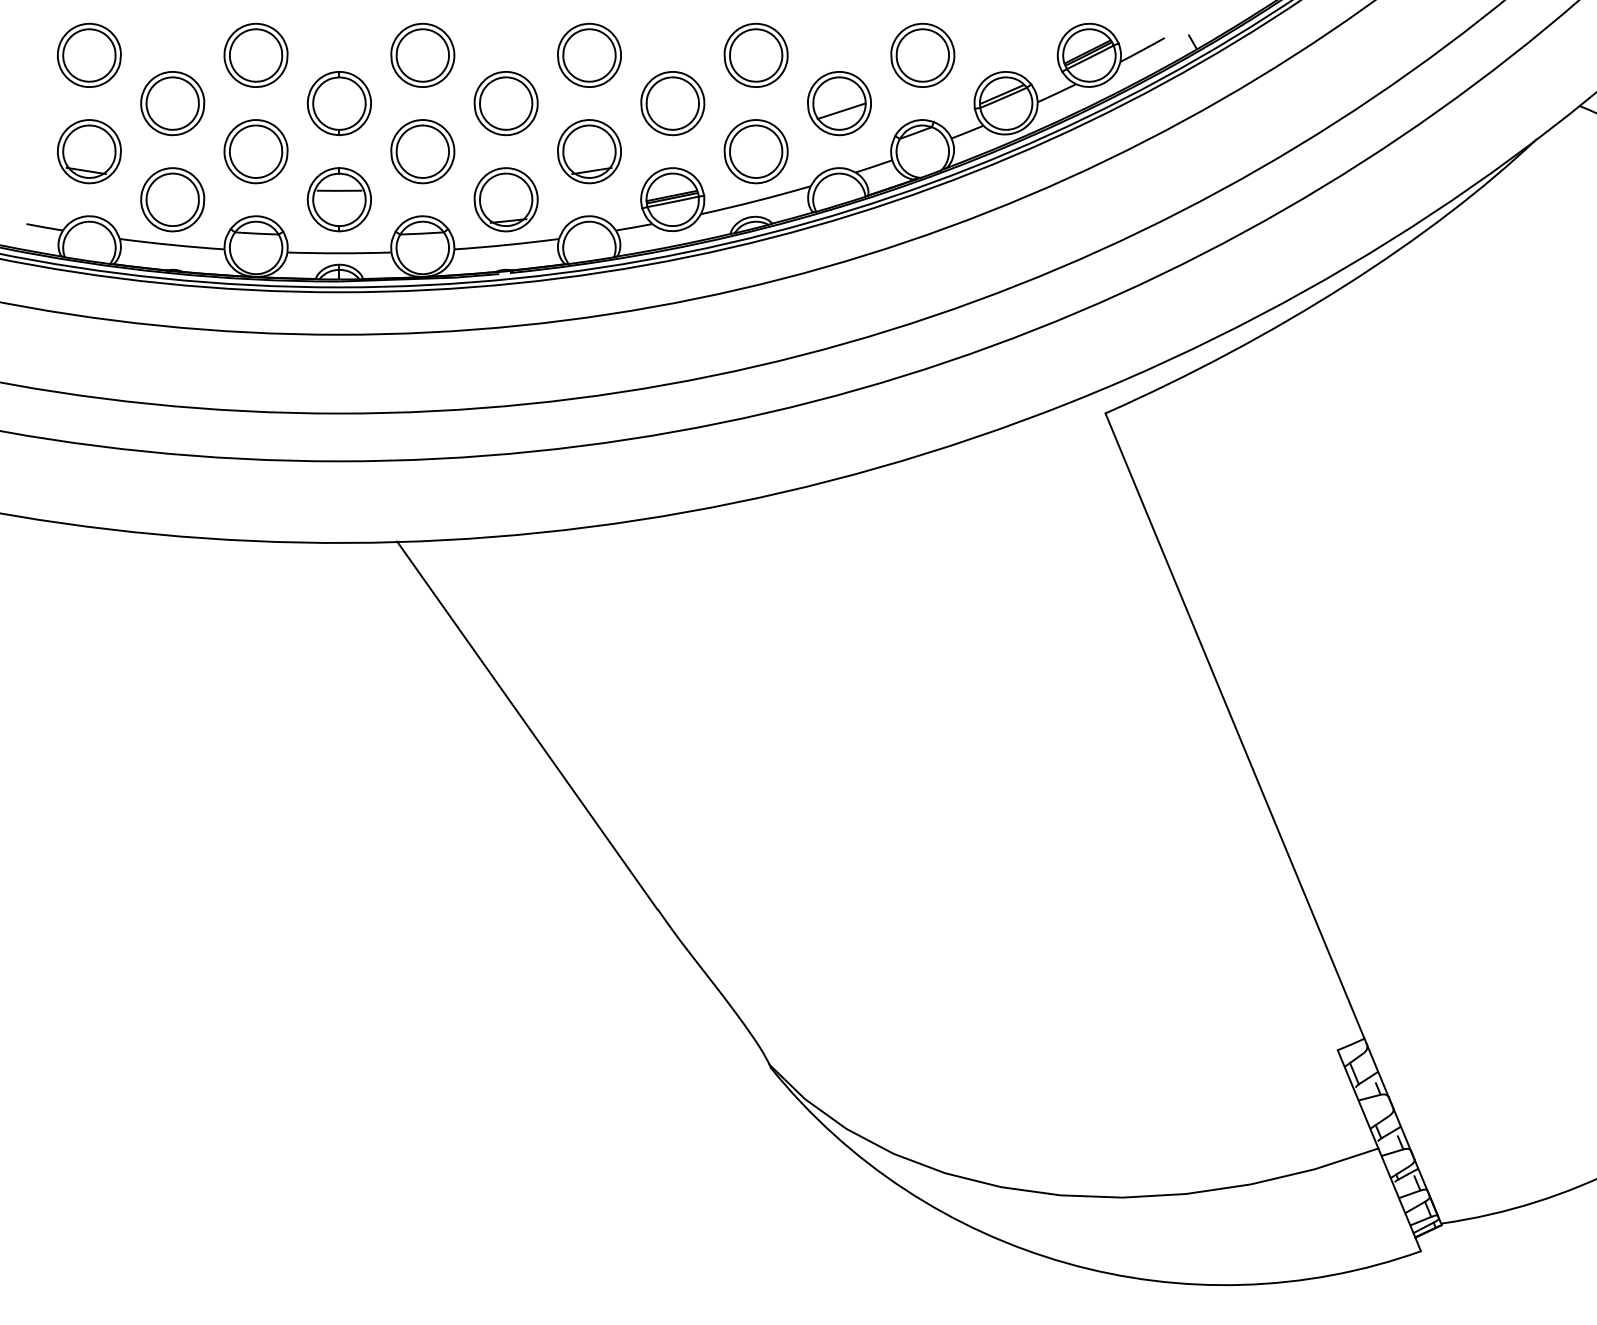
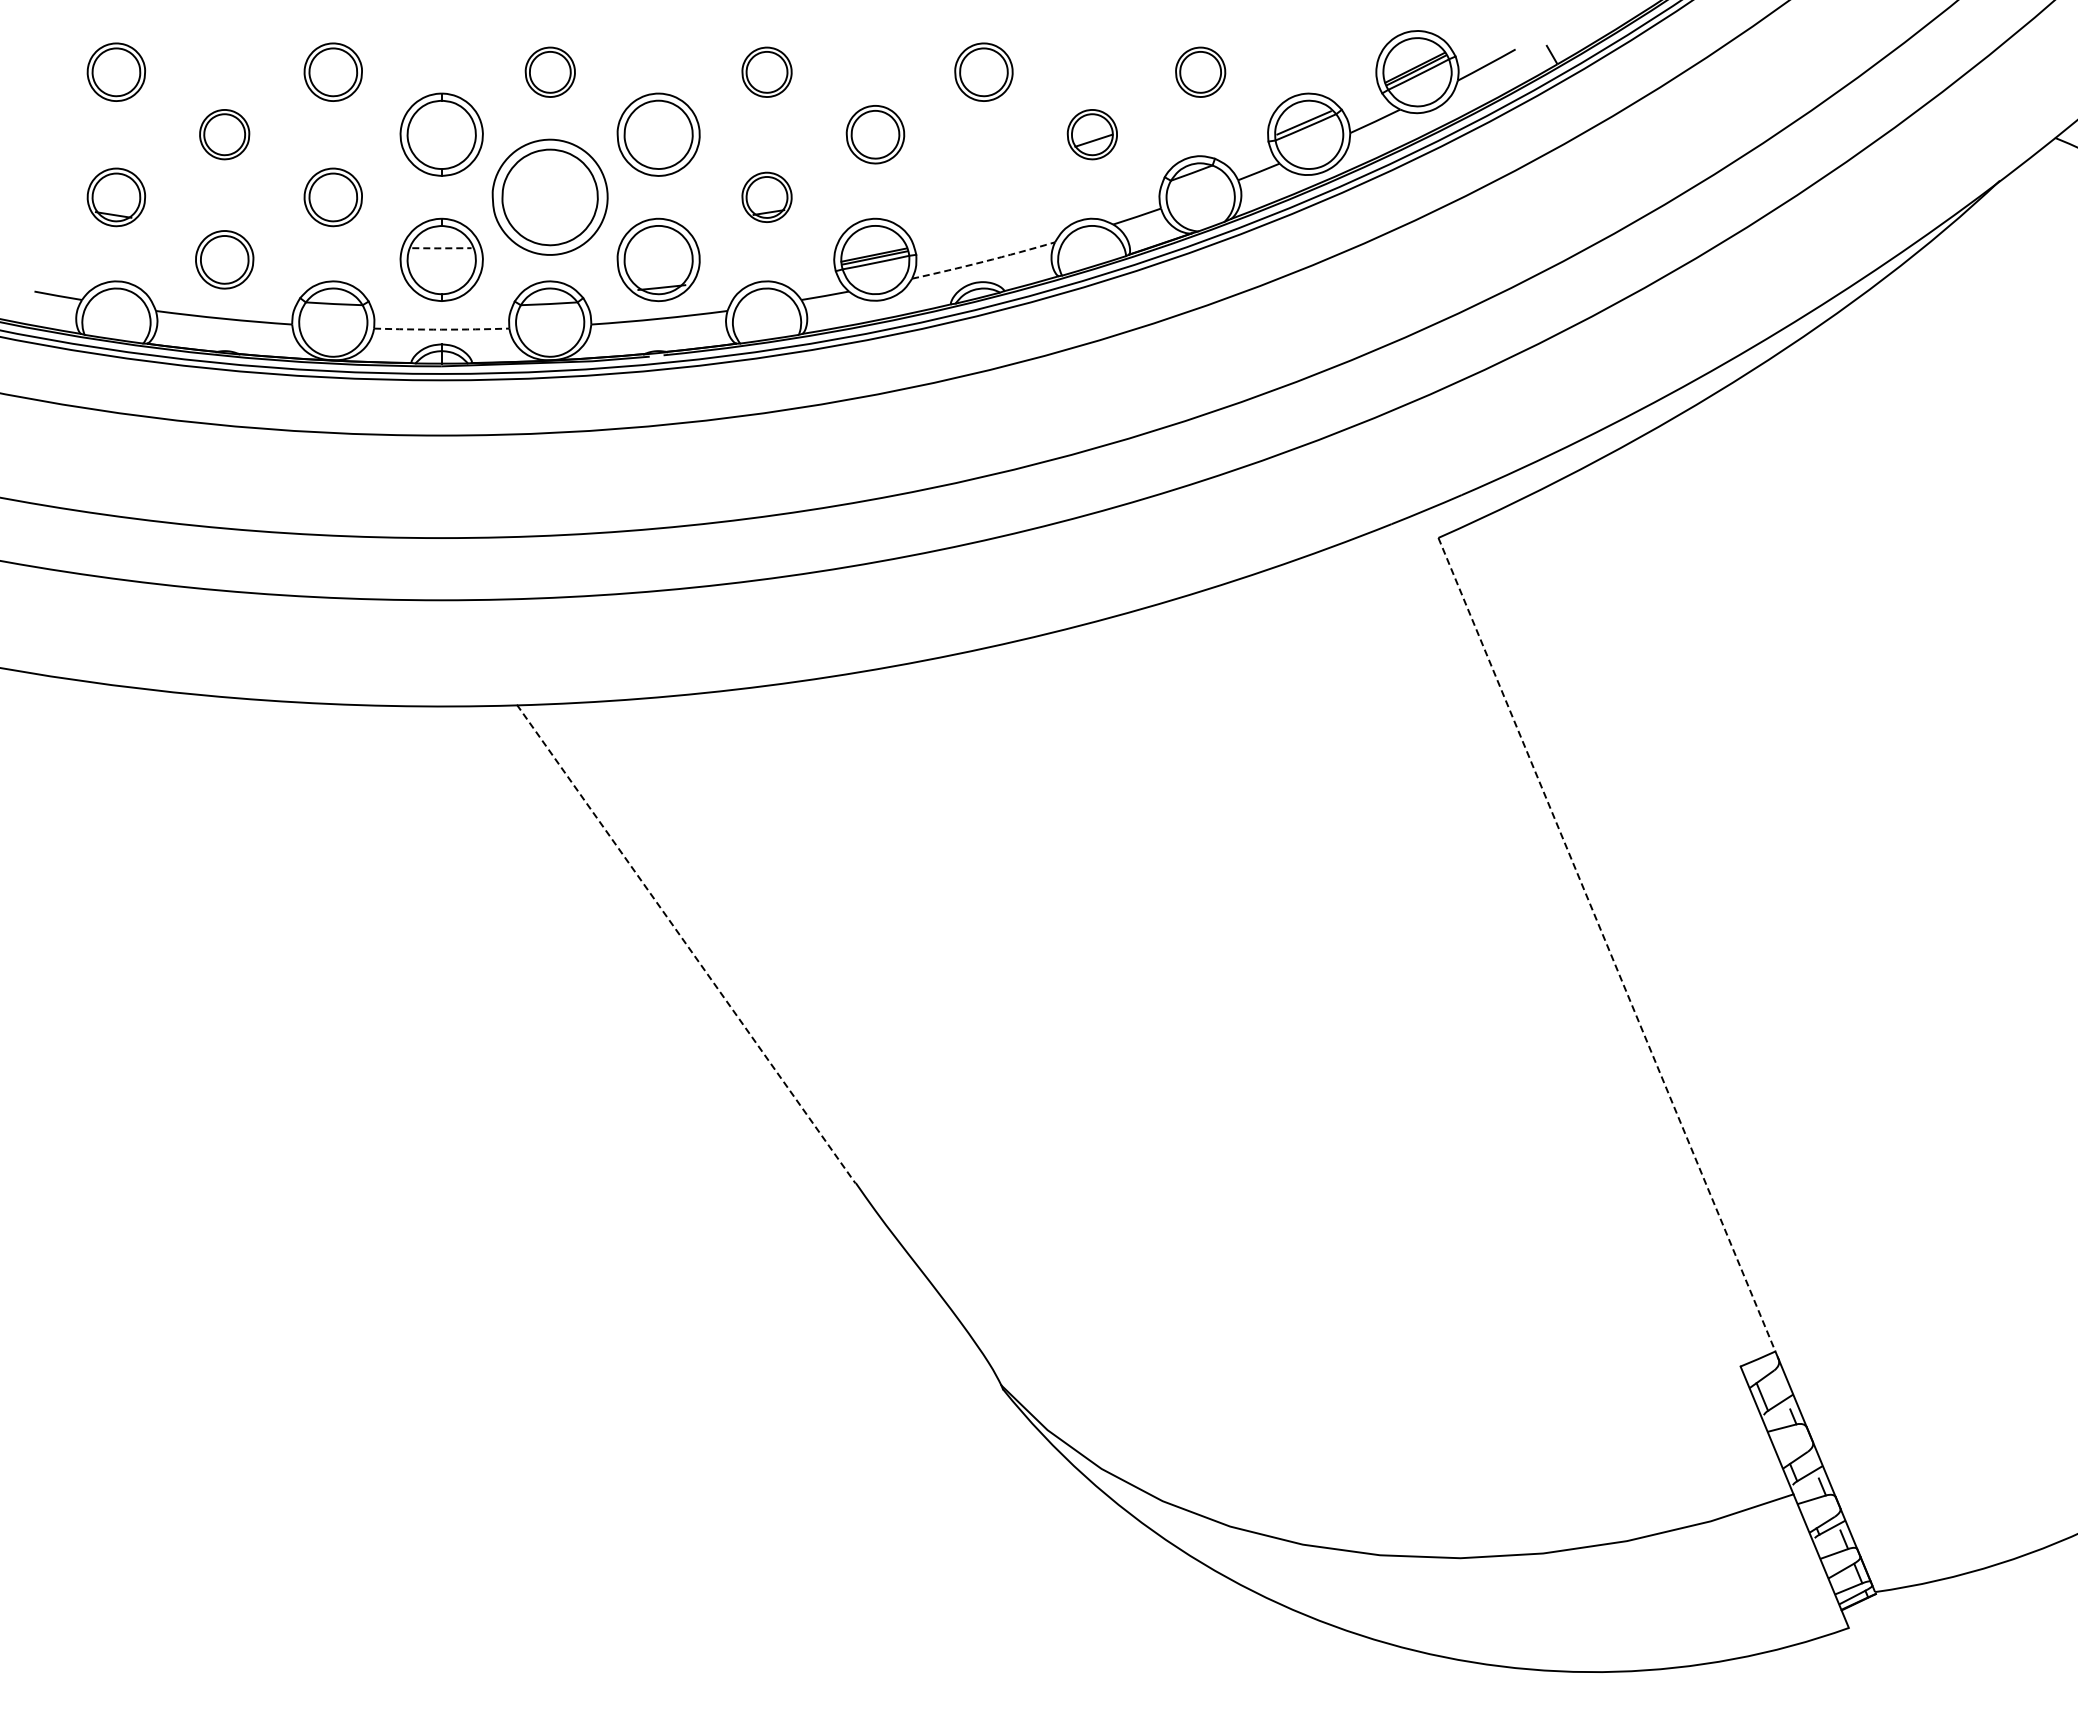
part: (89, 55) -> (116, 72), size x0.7
part: (256, 55) -> (333, 72), size x0.7
part: (423, 55) -> (550, 72), size x0.6
part: (589, 55) -> (766, 72), size x0.6
part: (755, 55) -> (983, 72), size x0.7
part: (922, 55) -> (1200, 72), size x0.6
part: (172, 103) -> (224, 134), size x0.6
part: (672, 103) -> (875, 134), size x0.7
part: (839, 103) -> (1092, 134), size x0.6
part: (89, 151) -> (116, 197), size x0.7
part: (256, 151) -> (333, 197), size x0.7
part: (423, 151) -> (550, 197), size x1.4
part: (589, 151) -> (766, 197), size x0.6
part: (755, 151) -> (983, 197), removed
line: (339, 190) -> (441, 248), solid -> dashed
part: (172, 199) -> (224, 259), size x0.7
arc: (755, 200) -> (983, 261), solid -> dashed
arc: (339, 253) -> (441, 329), solid -> dashed
line: (527, 725) -> (686, 944), solid -> dashed
line: (1235, 726) -> (1607, 945), solid -> dashed

